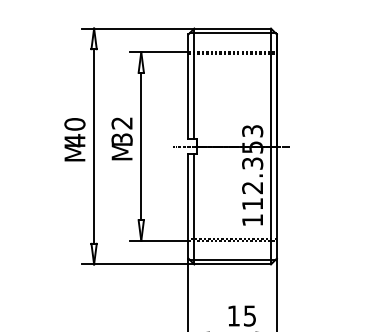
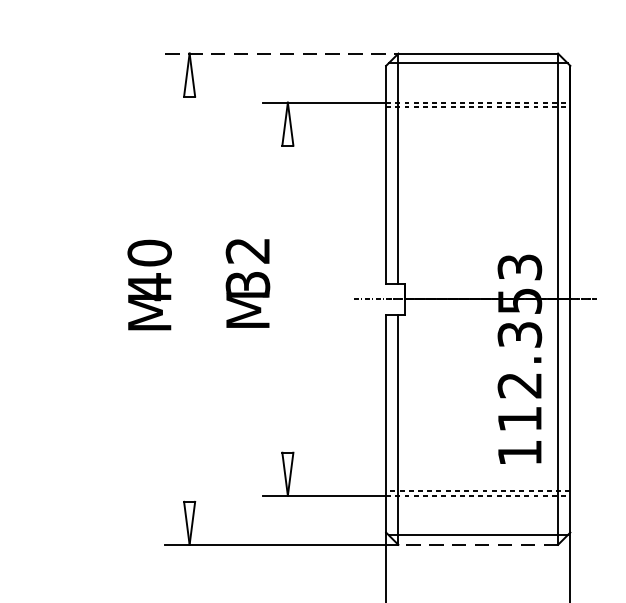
line: (138, 28) -> (282, 53), solid -> dashed
line: (94, 146) -> (190, 299), removed
line: (141, 146) -> (288, 299), removed
line: (232, 264) -> (477, 544), solid -> dashed

